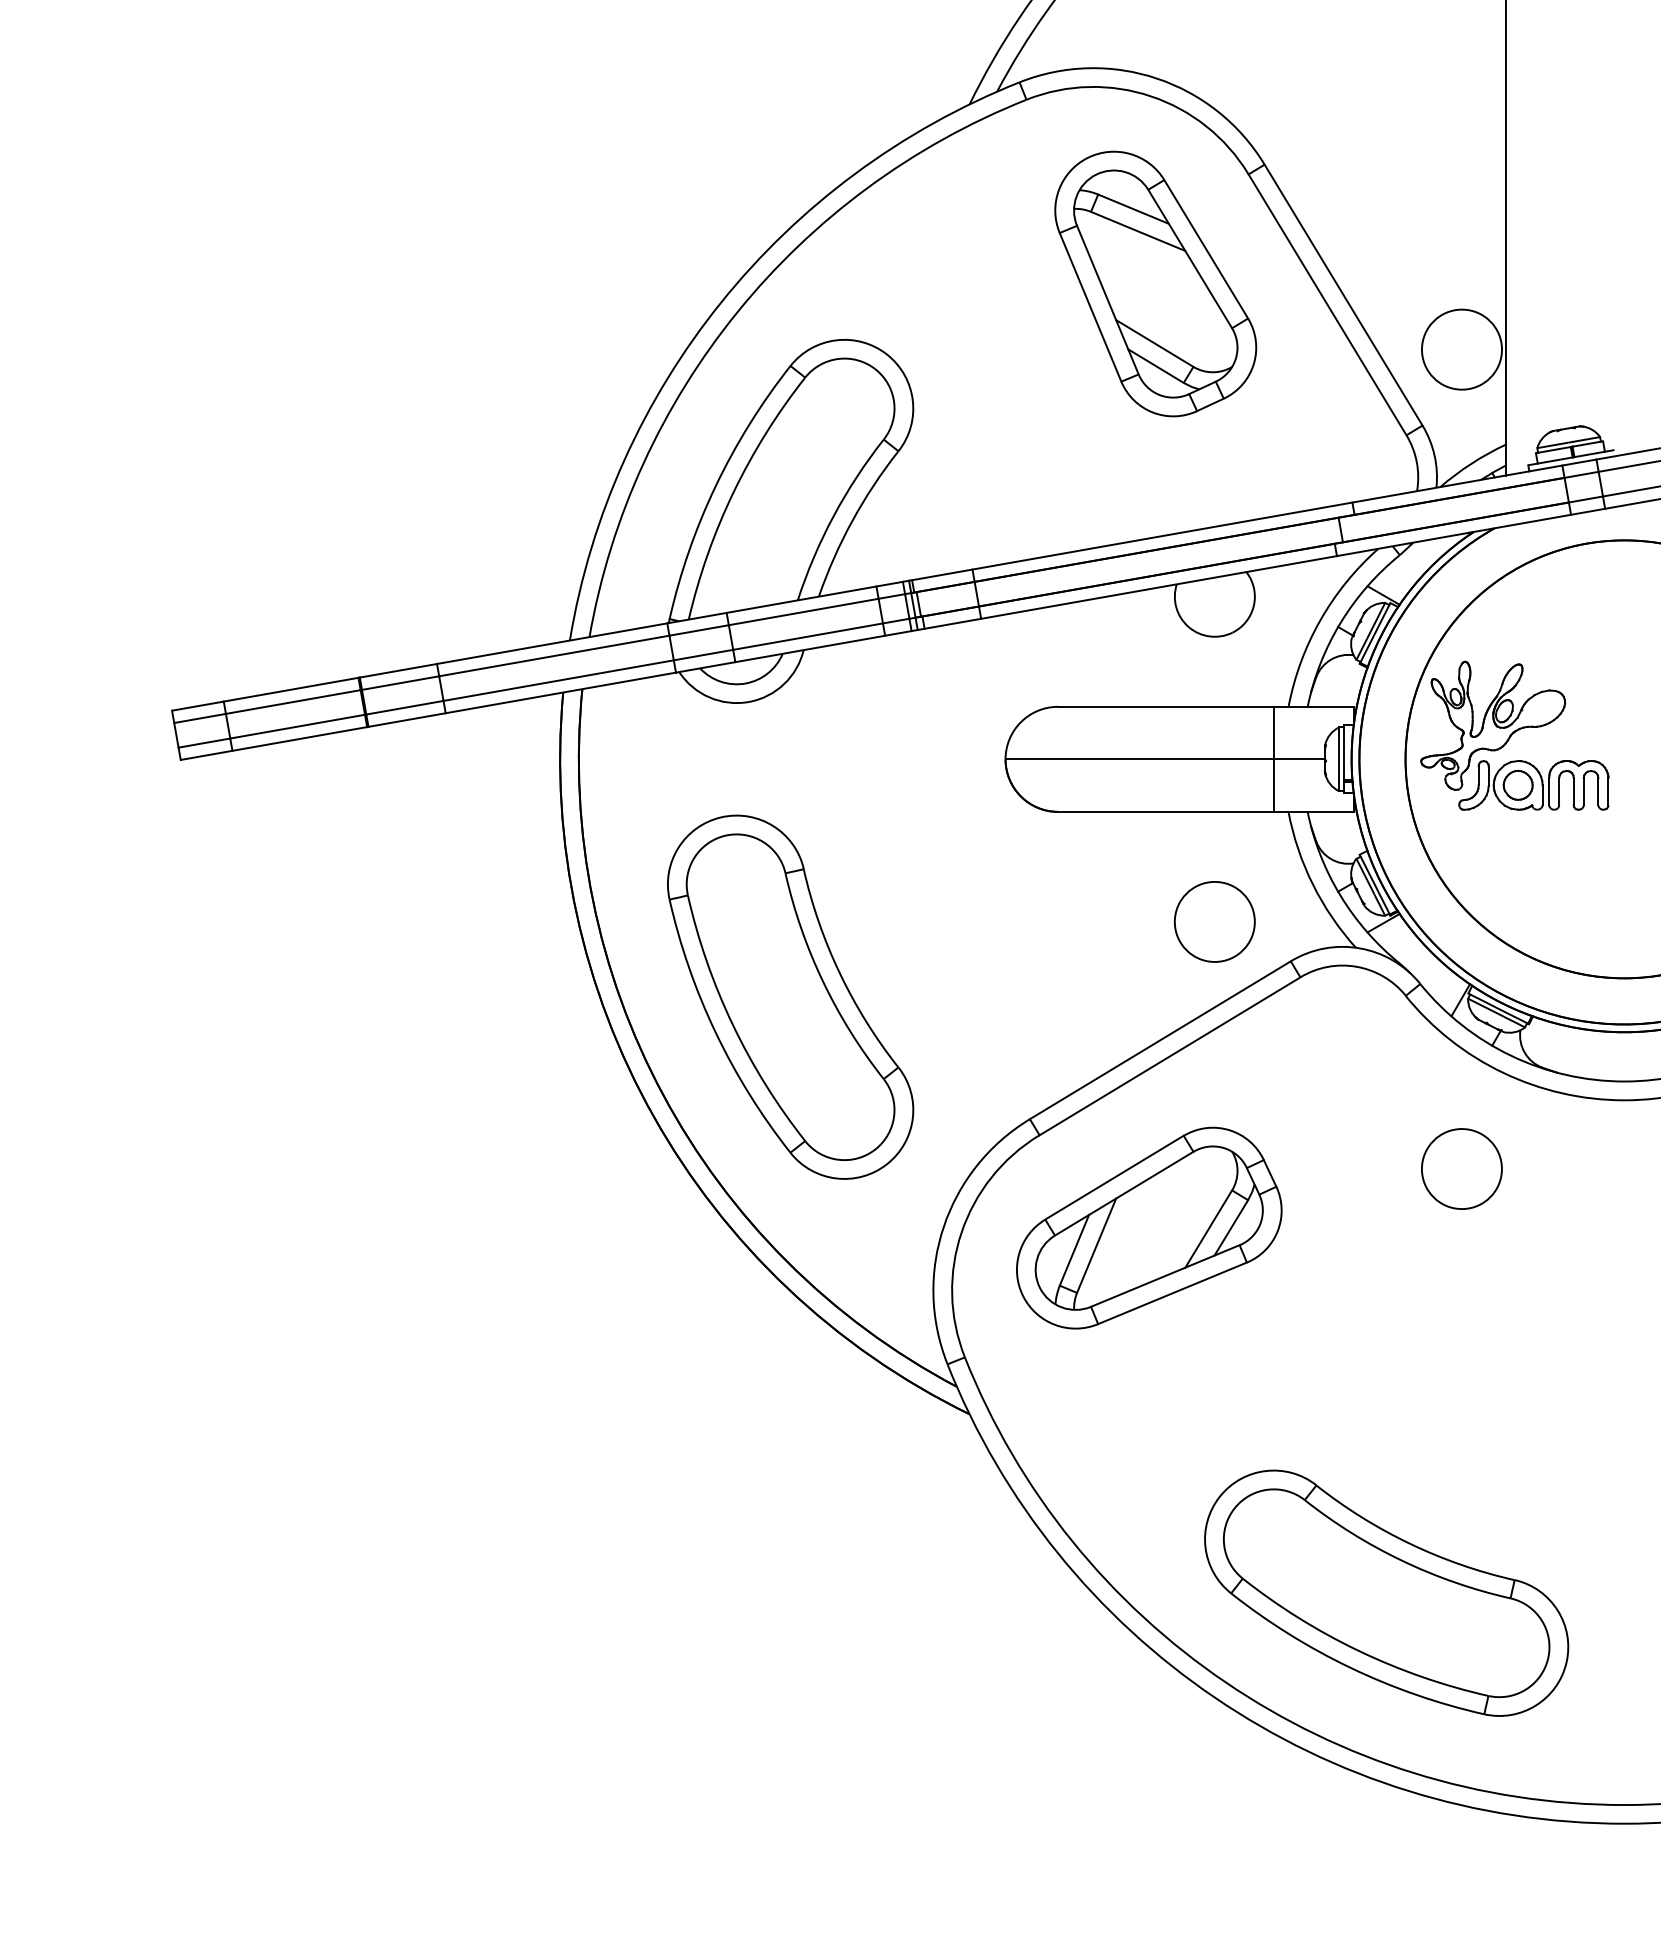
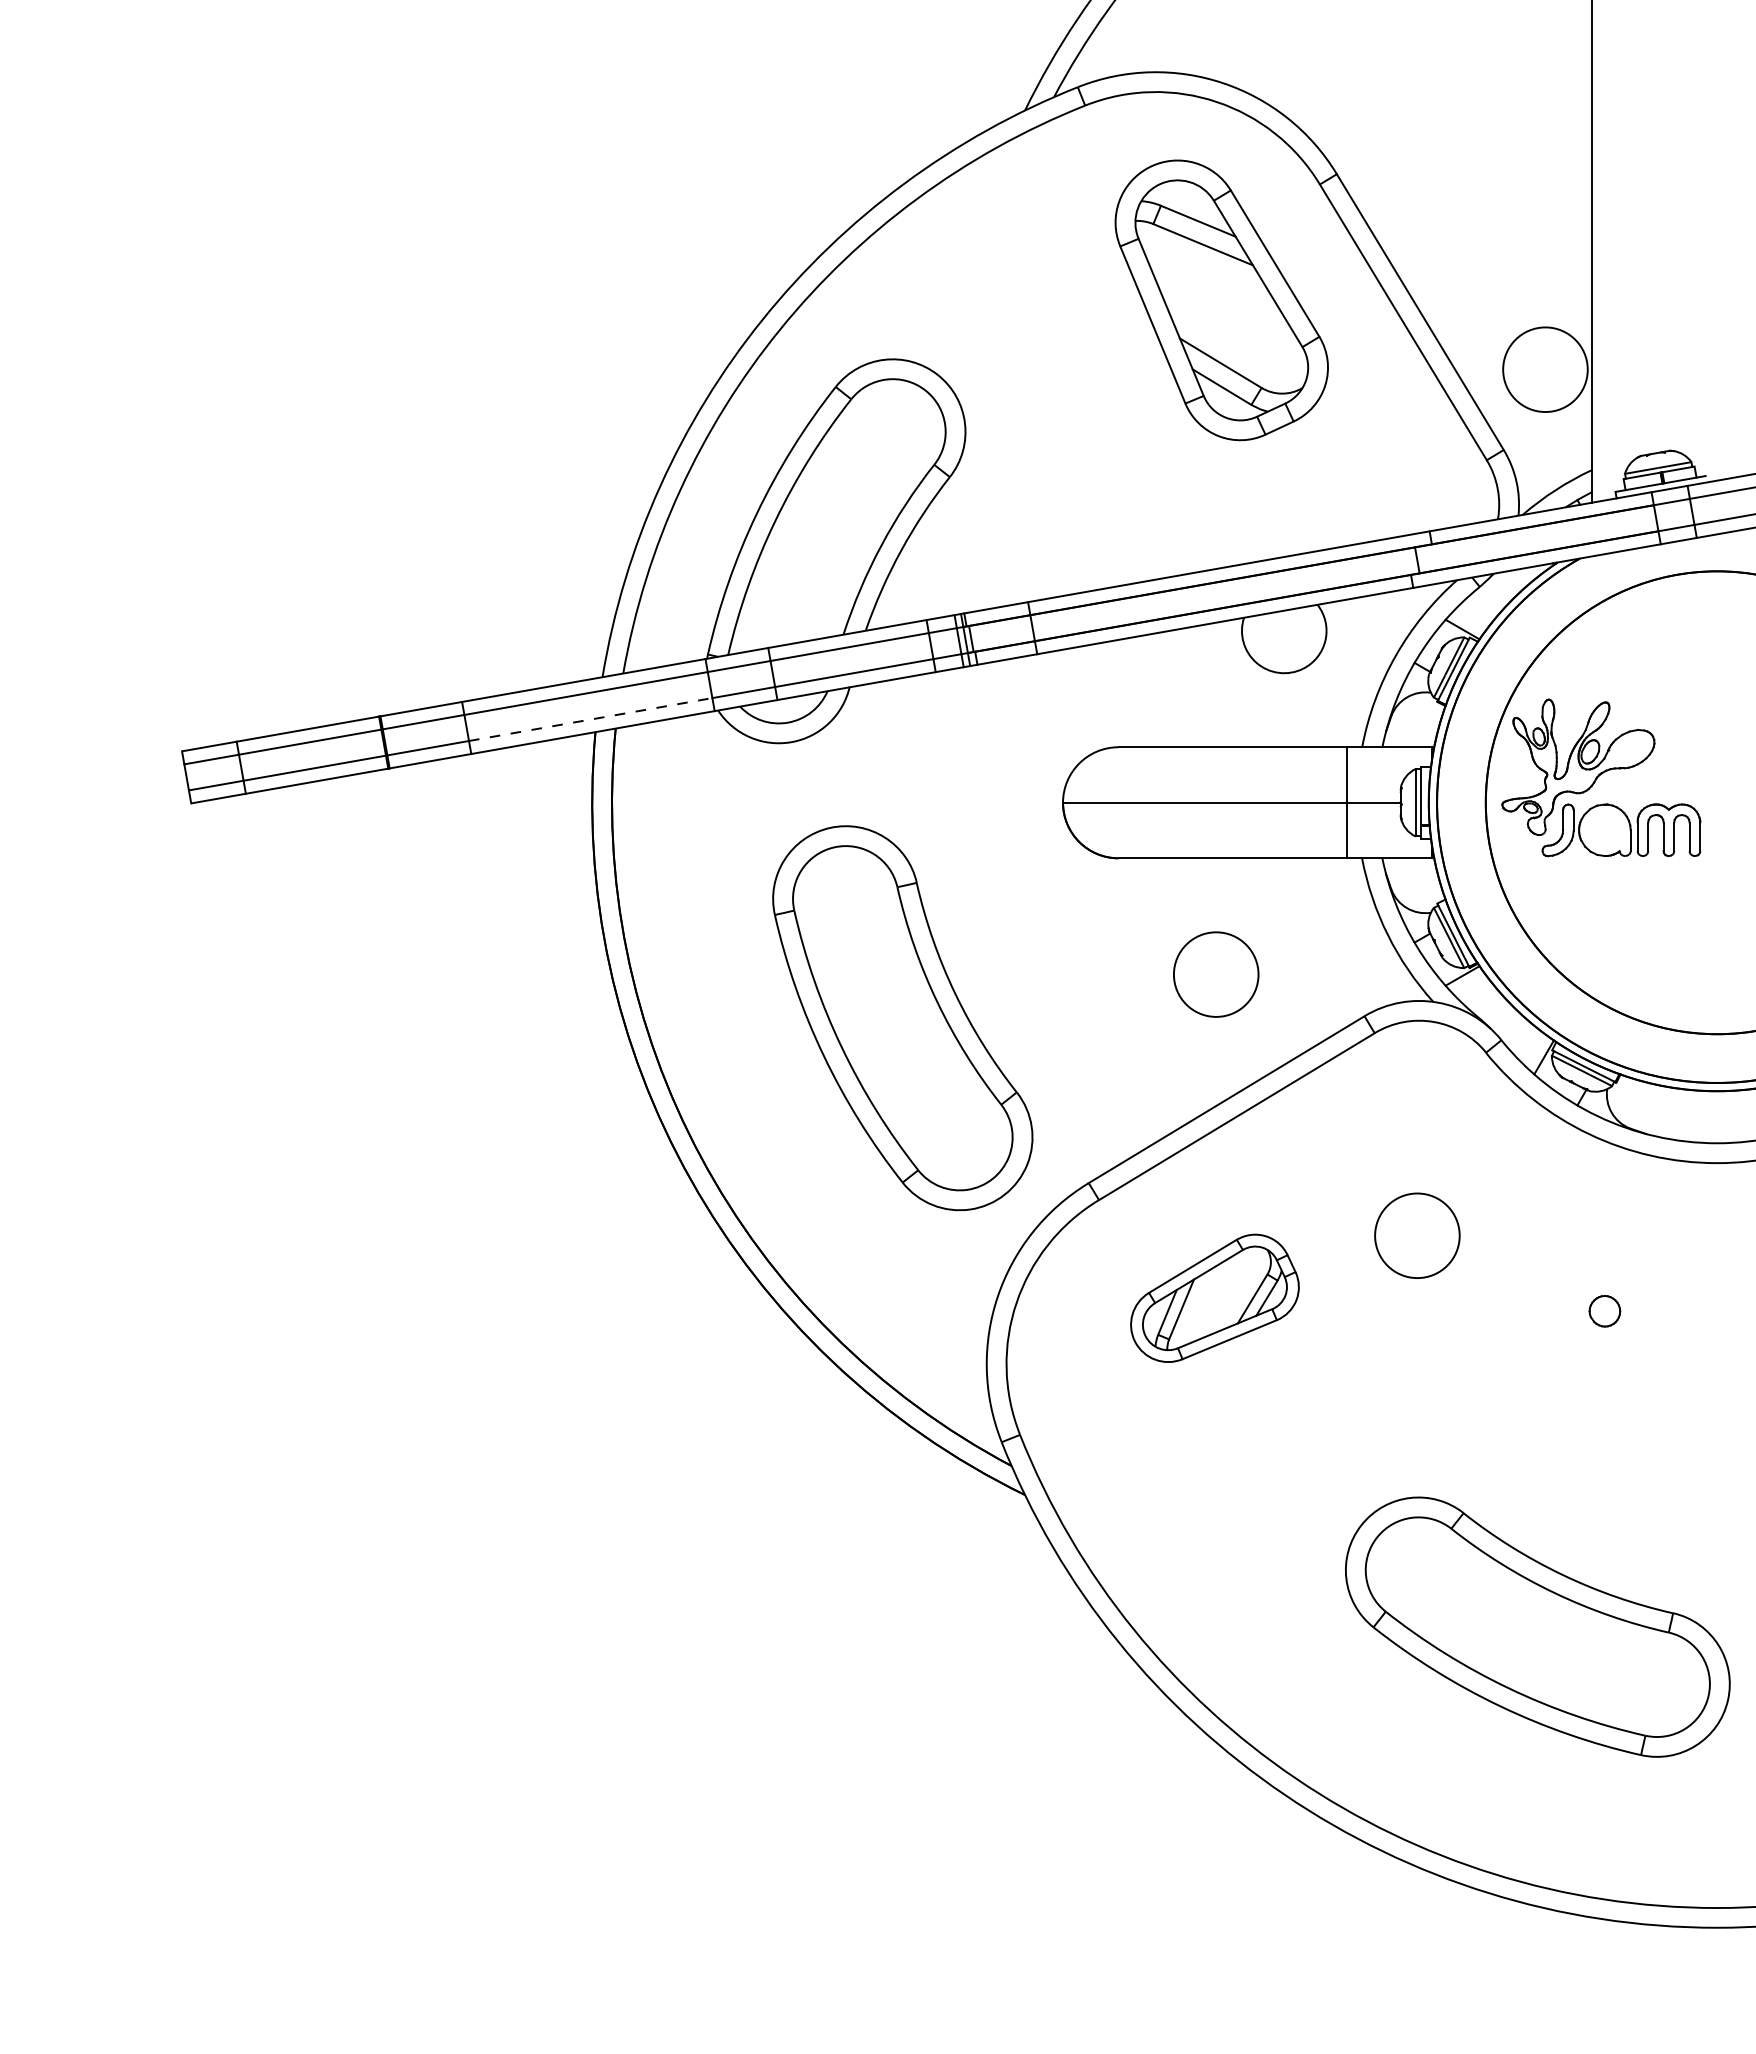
line: (558, 680) -> (590, 719), solid -> dashed
part: (1517, 785) -> (1604, 1311), moved
circle: (1215, 921) -> (1216, 974), moved
part: (790, 997) -> (902, 1018), moved
circle: (1462, 1168) -> (1417, 1235), moved
part: (1148, 1228) -> (1214, 1298), size x0.6
part: (1386, 1592) -> (1537, 1626), moved

